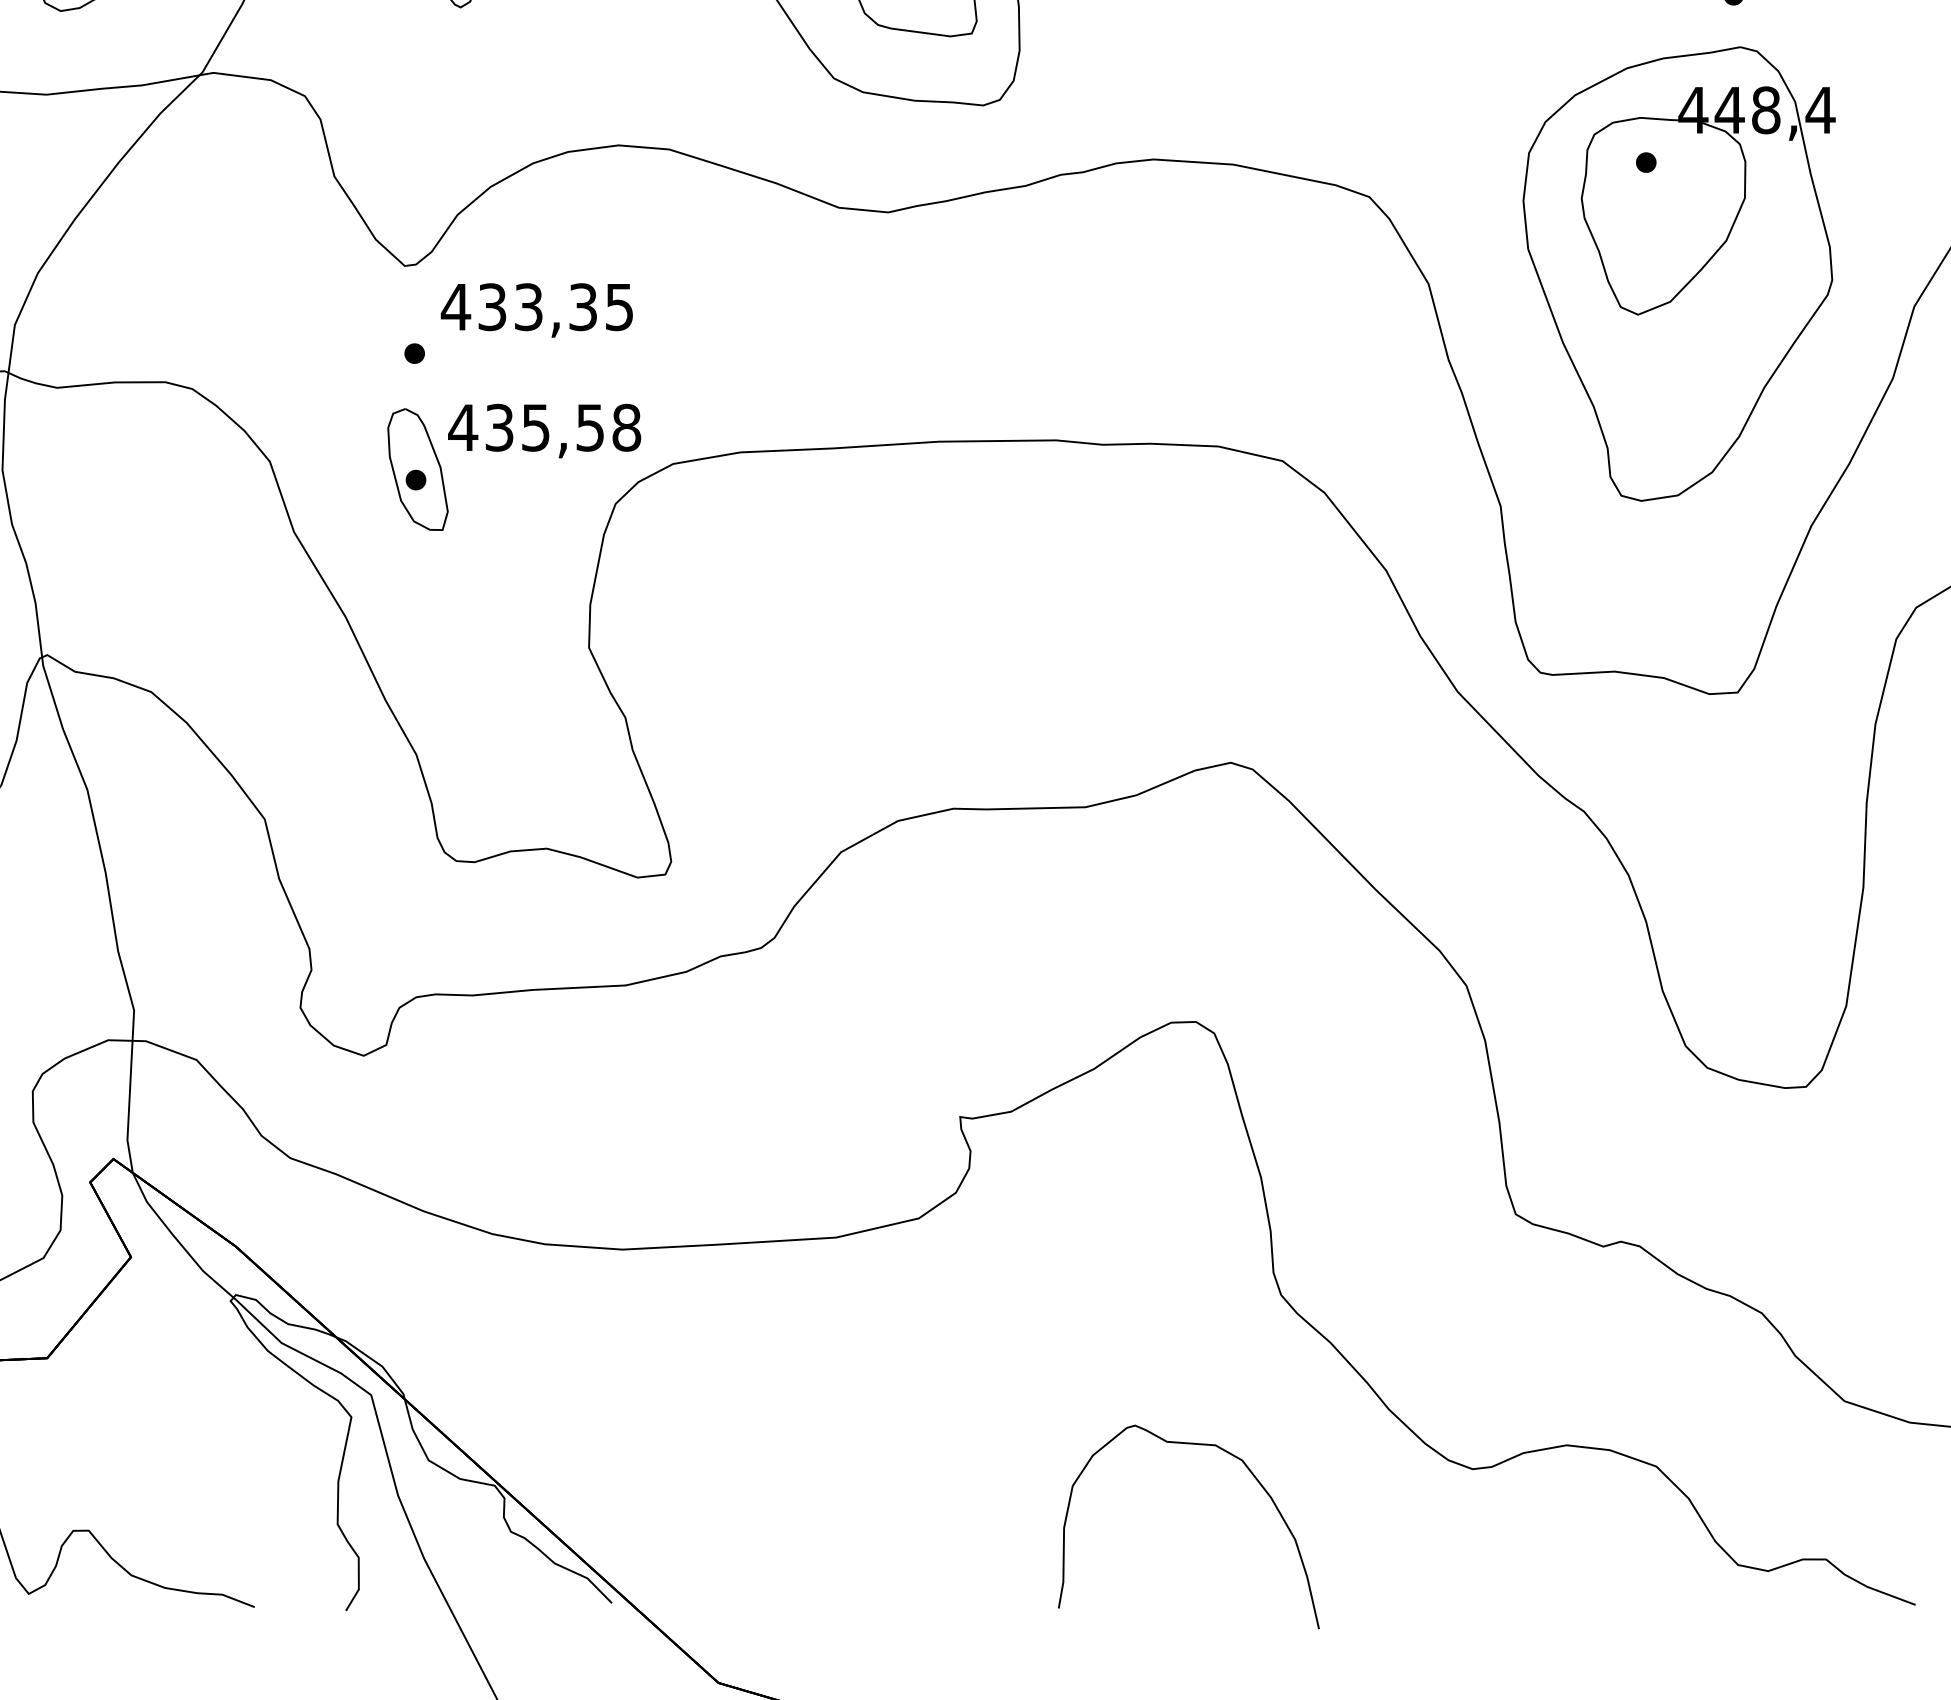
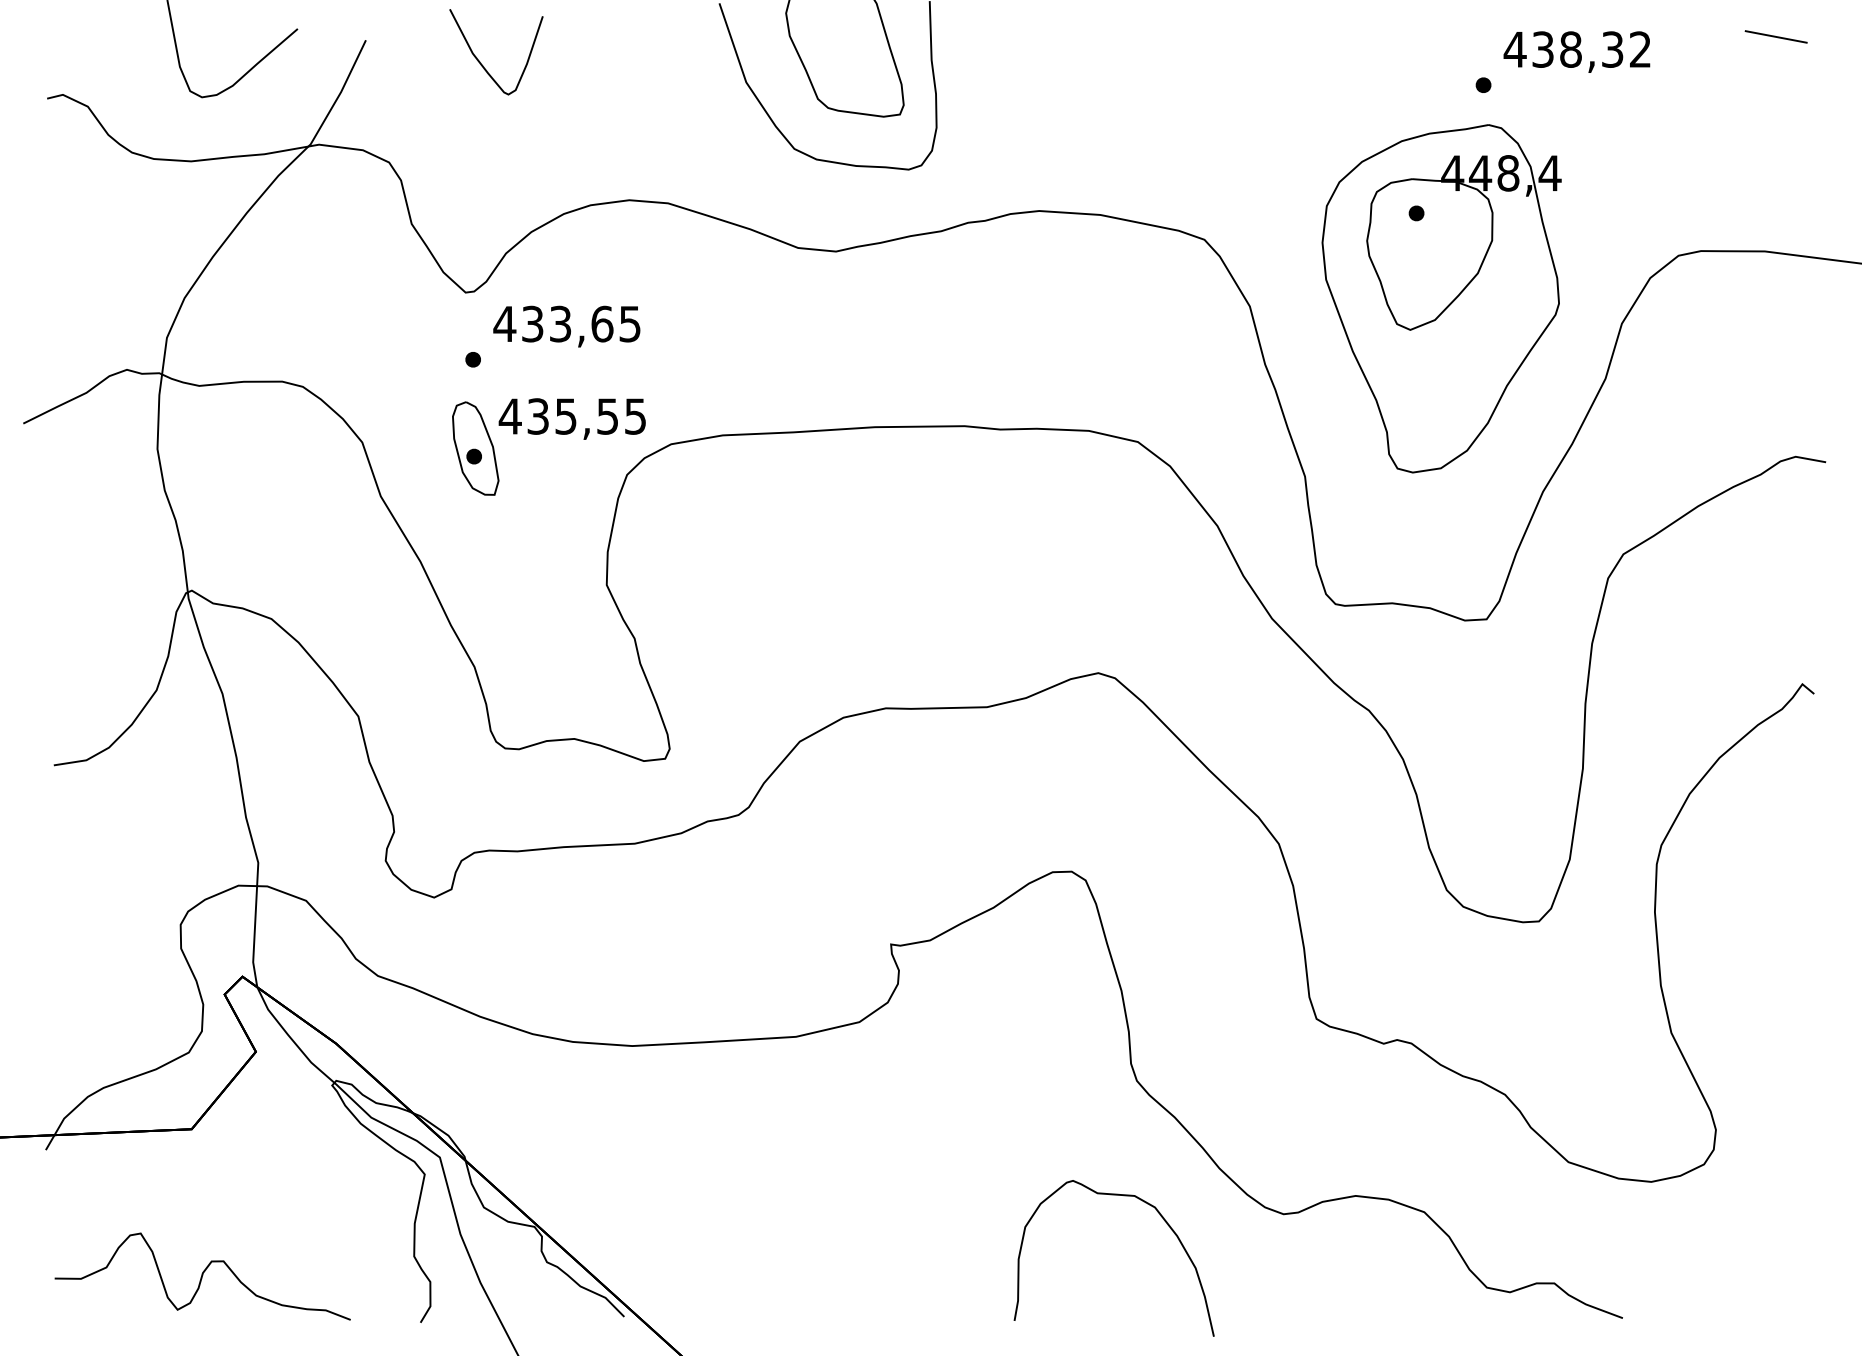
text: (583, 306) -> (602, 323), 433,35 -> 433,65
text: (626, 427) -> (635, 416), 435,58 -> 435,55
curve: (1200, 1446) -> (1123, 1196), moved

